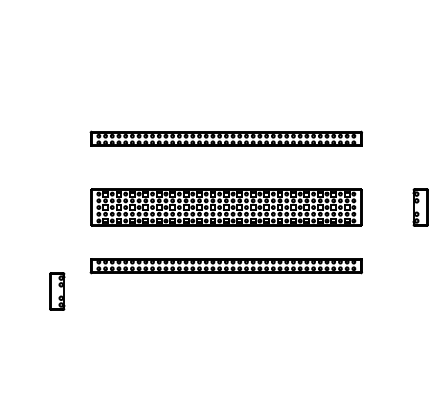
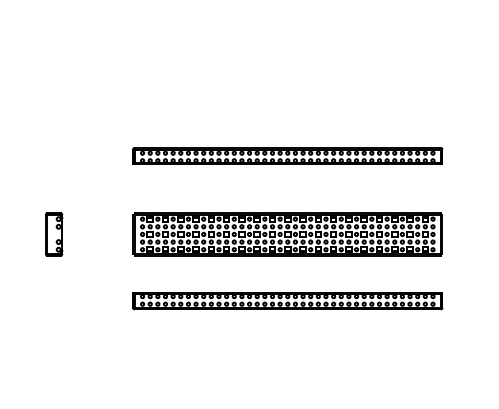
part: (57, 291) -> (54, 234), moved

